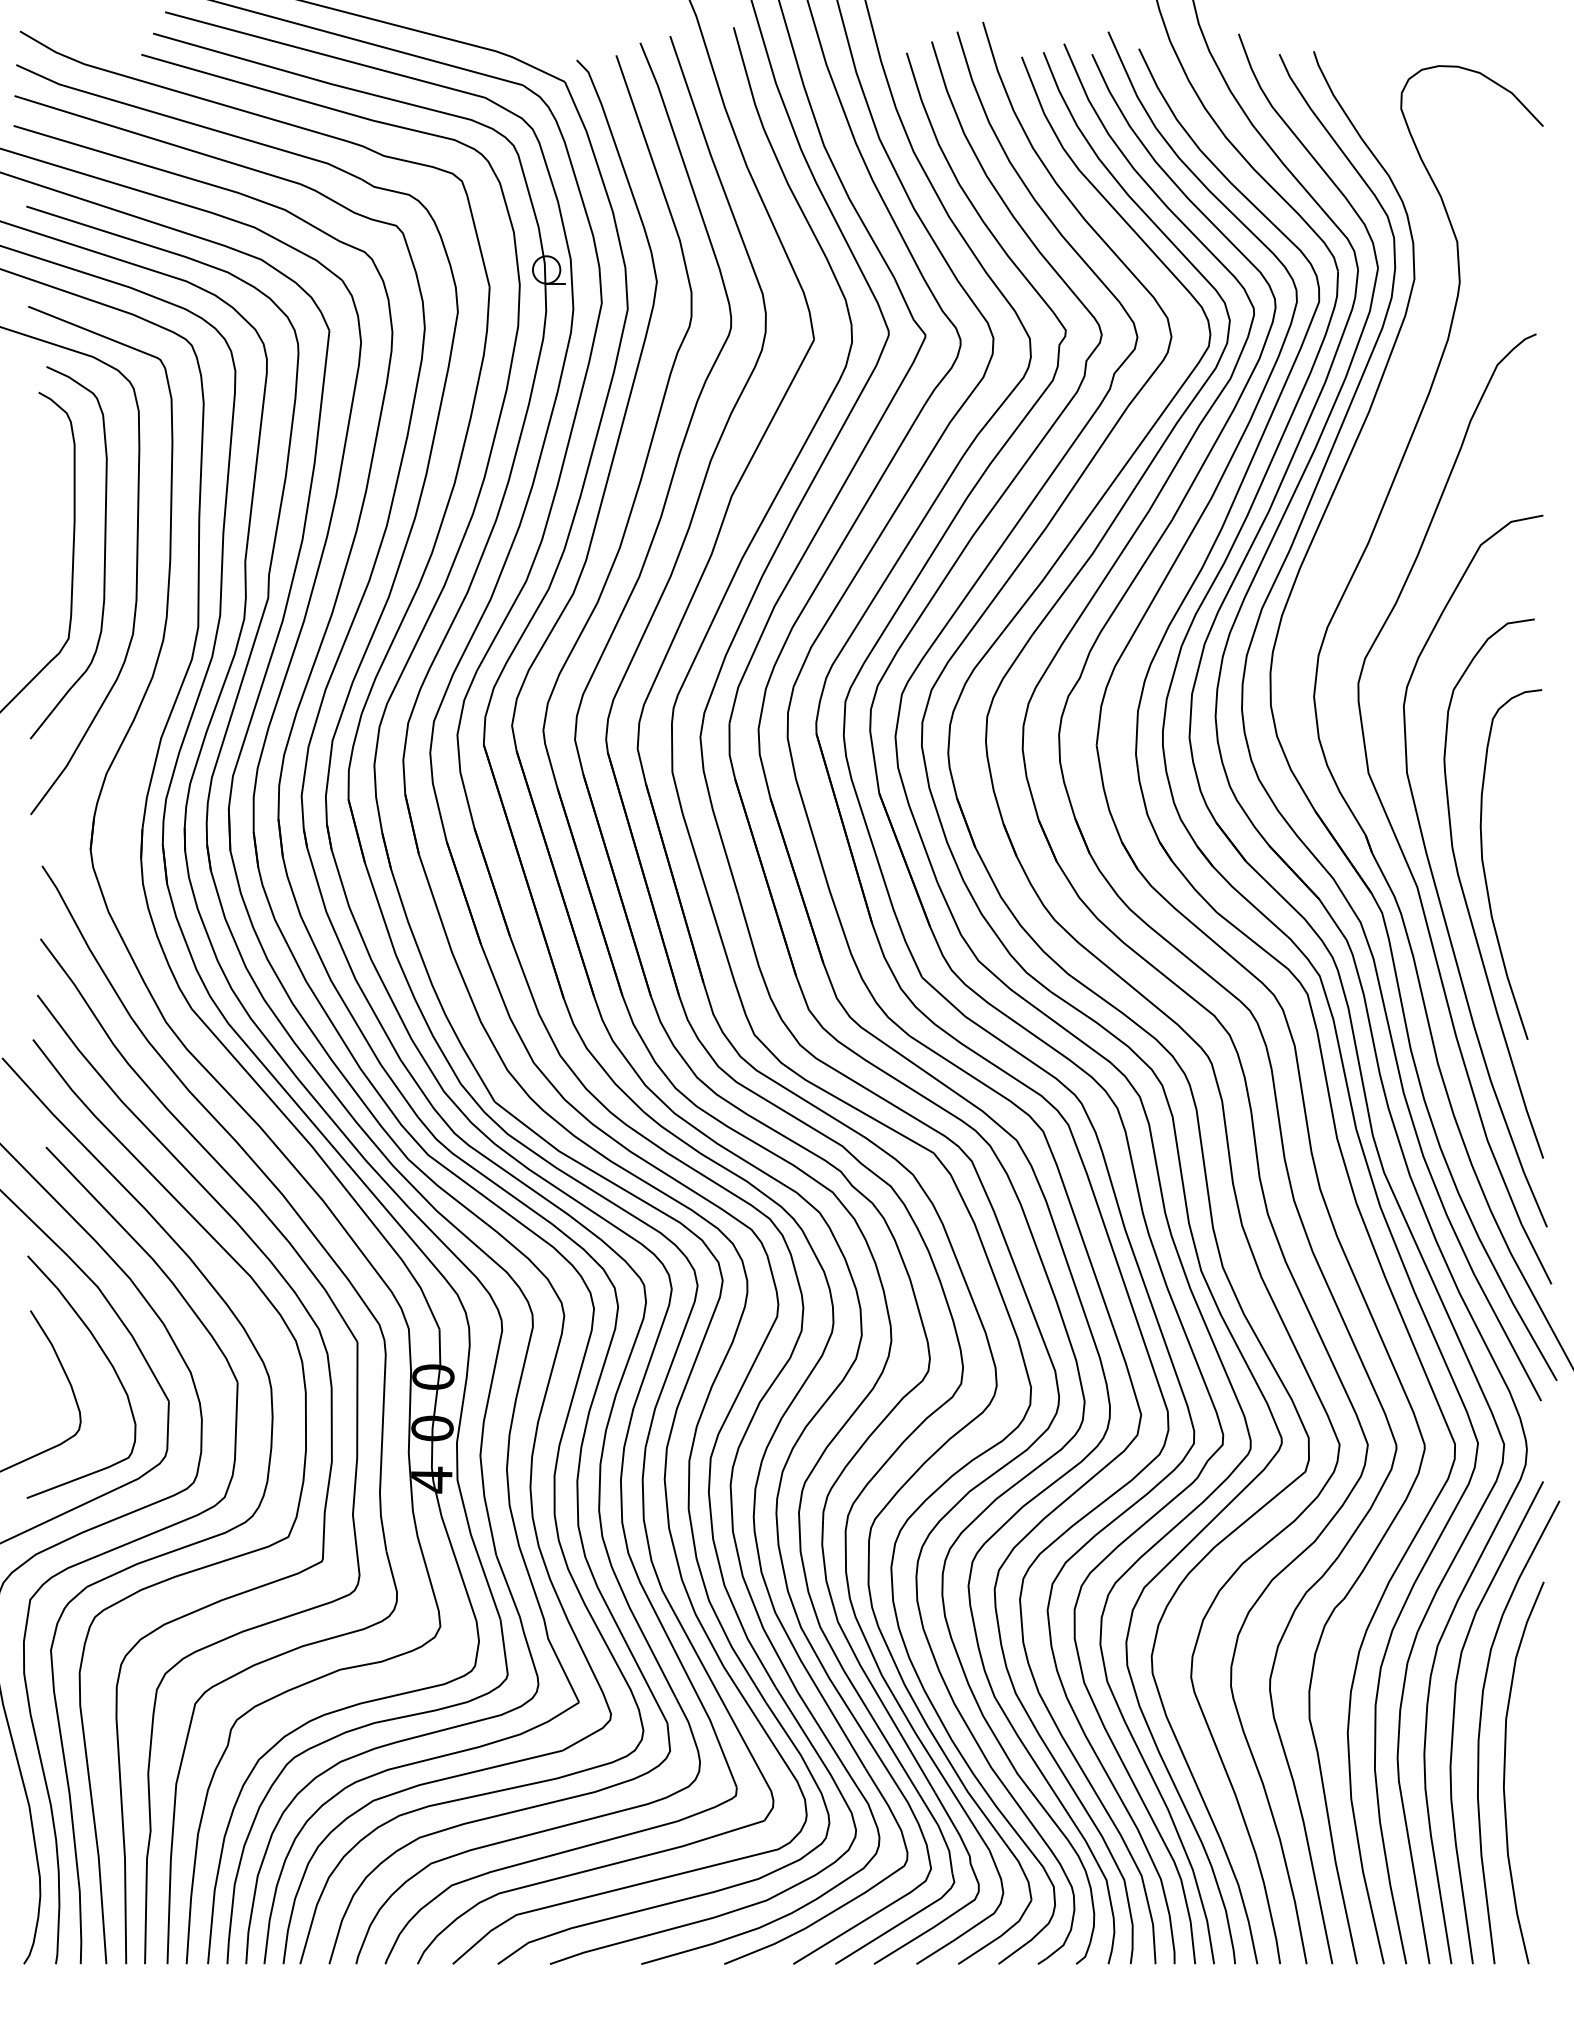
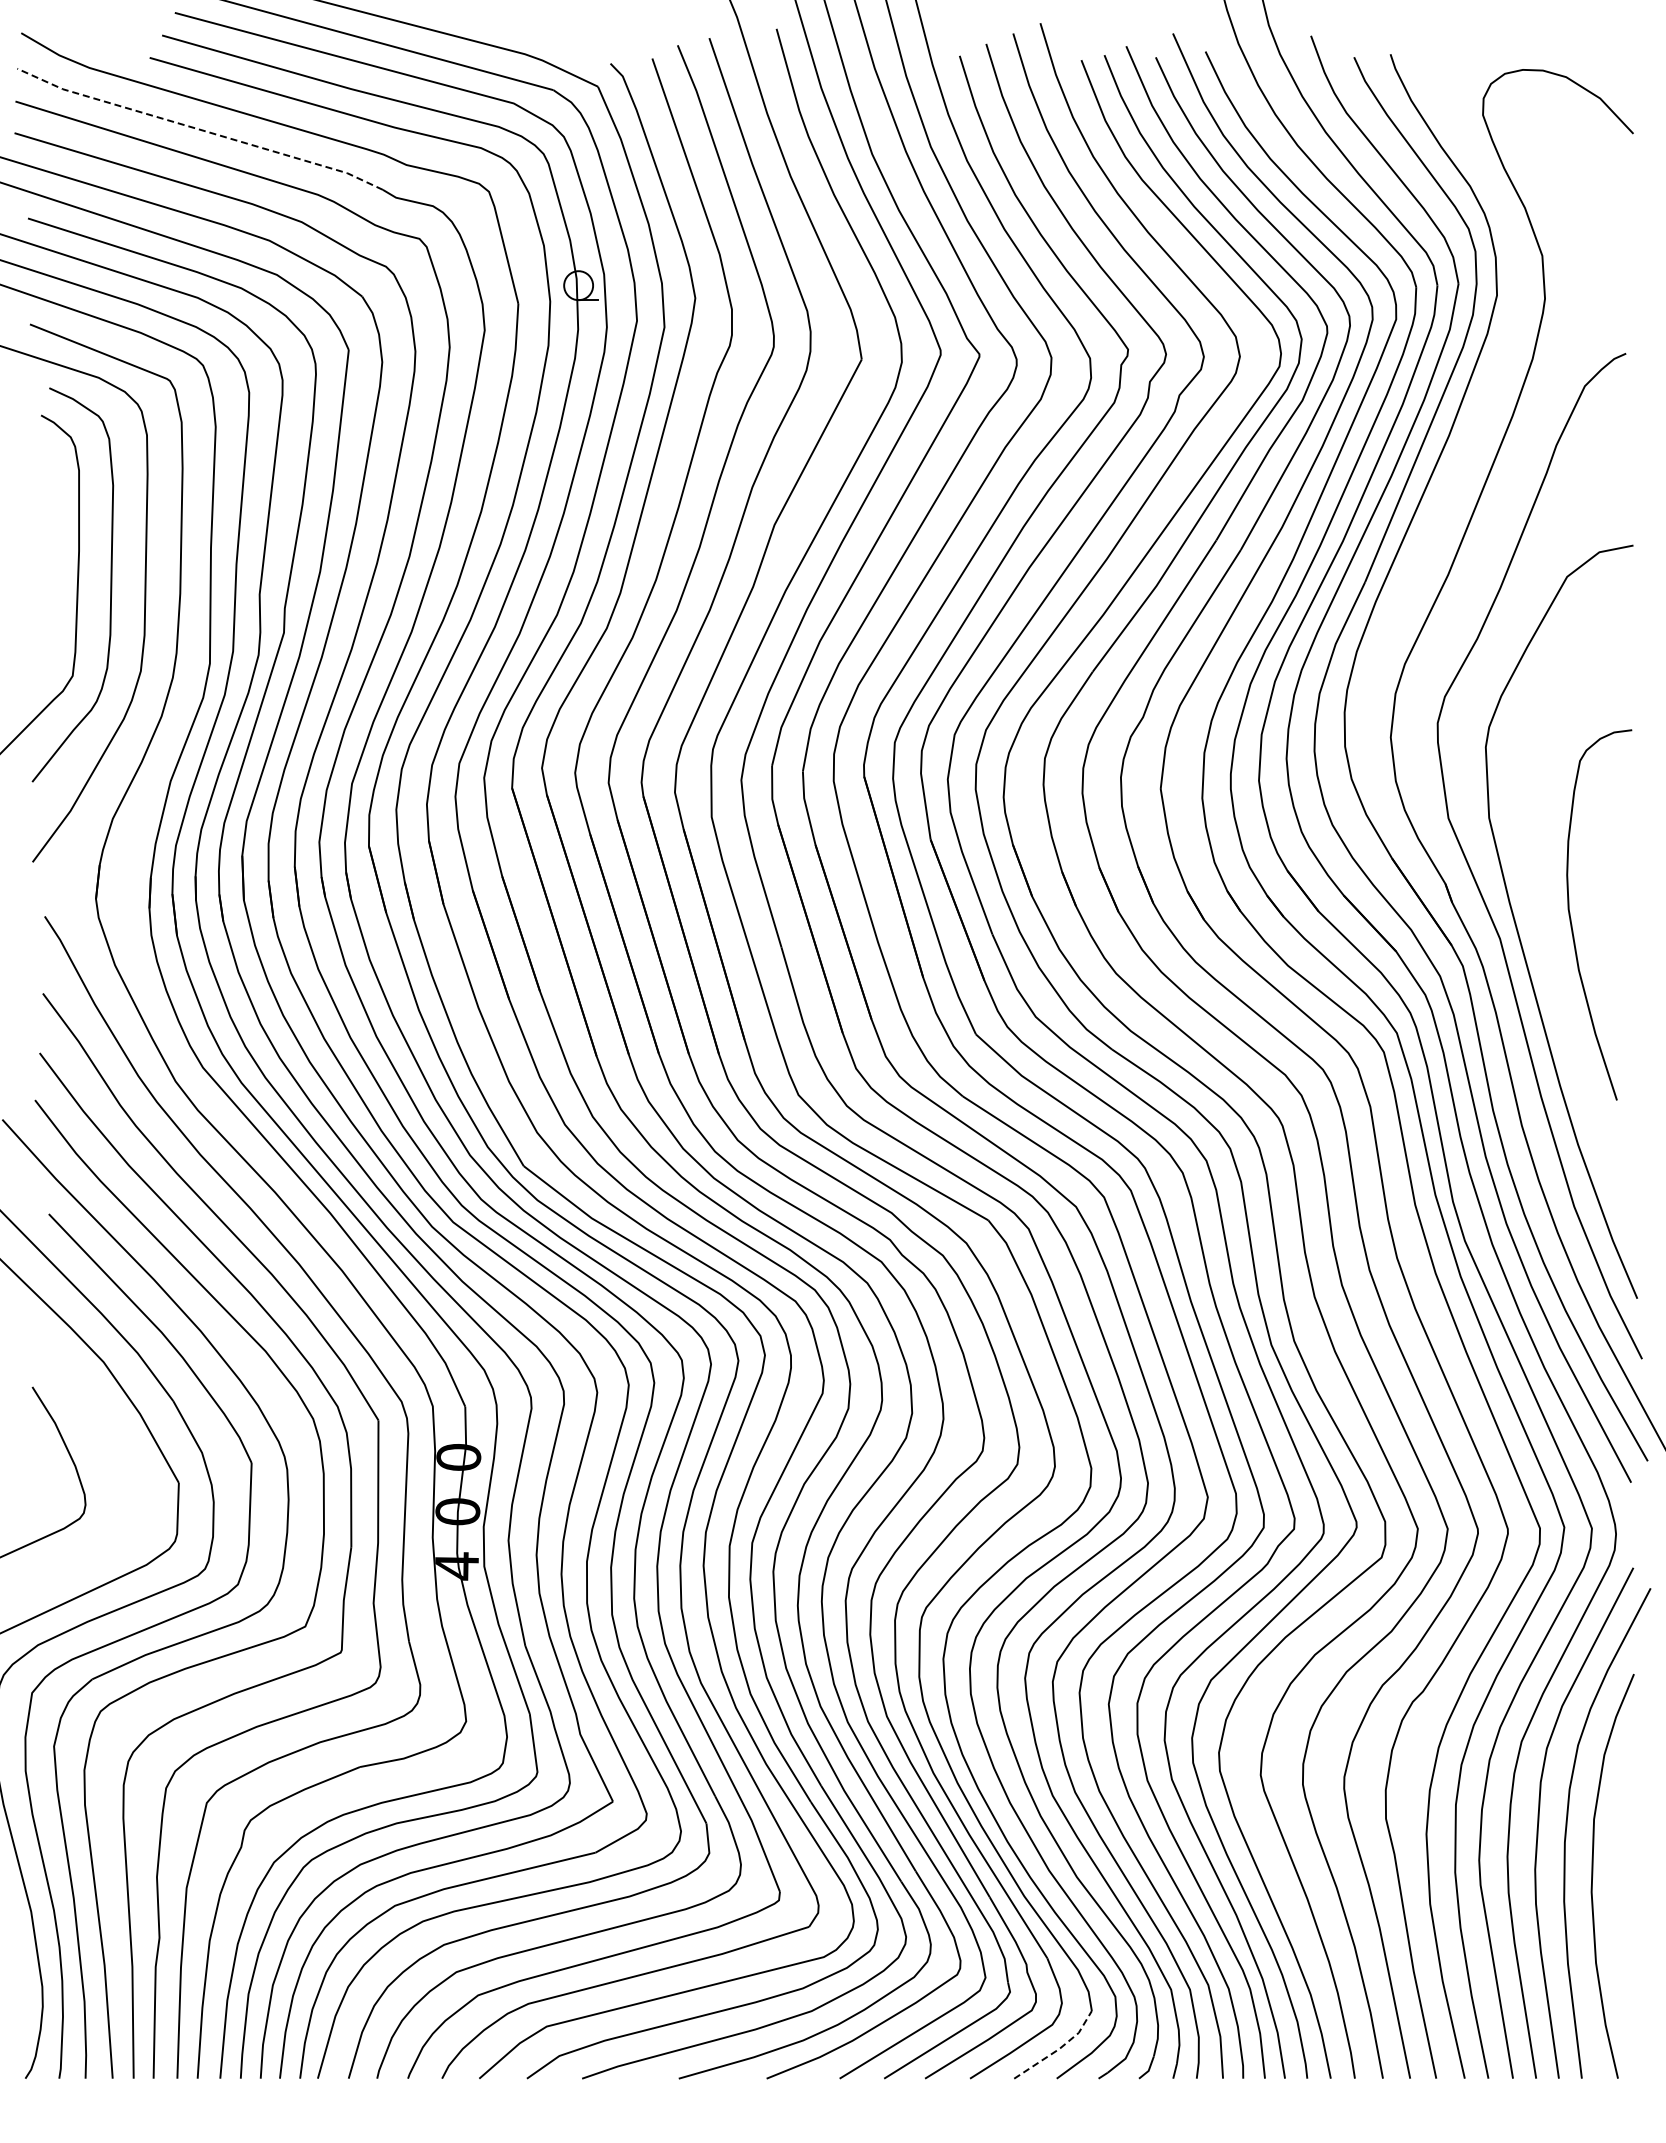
line: (188, 122) -> (199, 129), solid -> dashed
curve: (1465, 898) -> (1551, 950), removed
curve: (108, 1361) -> (114, 1440), removed
line: (1001, 1935) -> (1059, 2048), solid -> dashed

